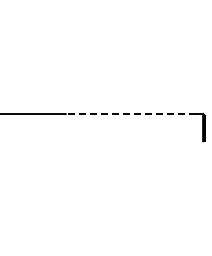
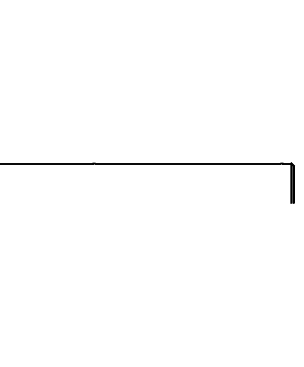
line: (130, 114) -> (187, 164), dashed -> solid

